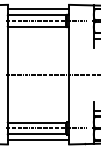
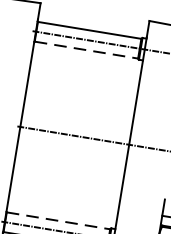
line: (38, 9) -> (93, 20), removed
line: (37, 26) -> (86, 50), solid -> dashed
line: (37, 122) -> (58, 220), solid -> dashed

